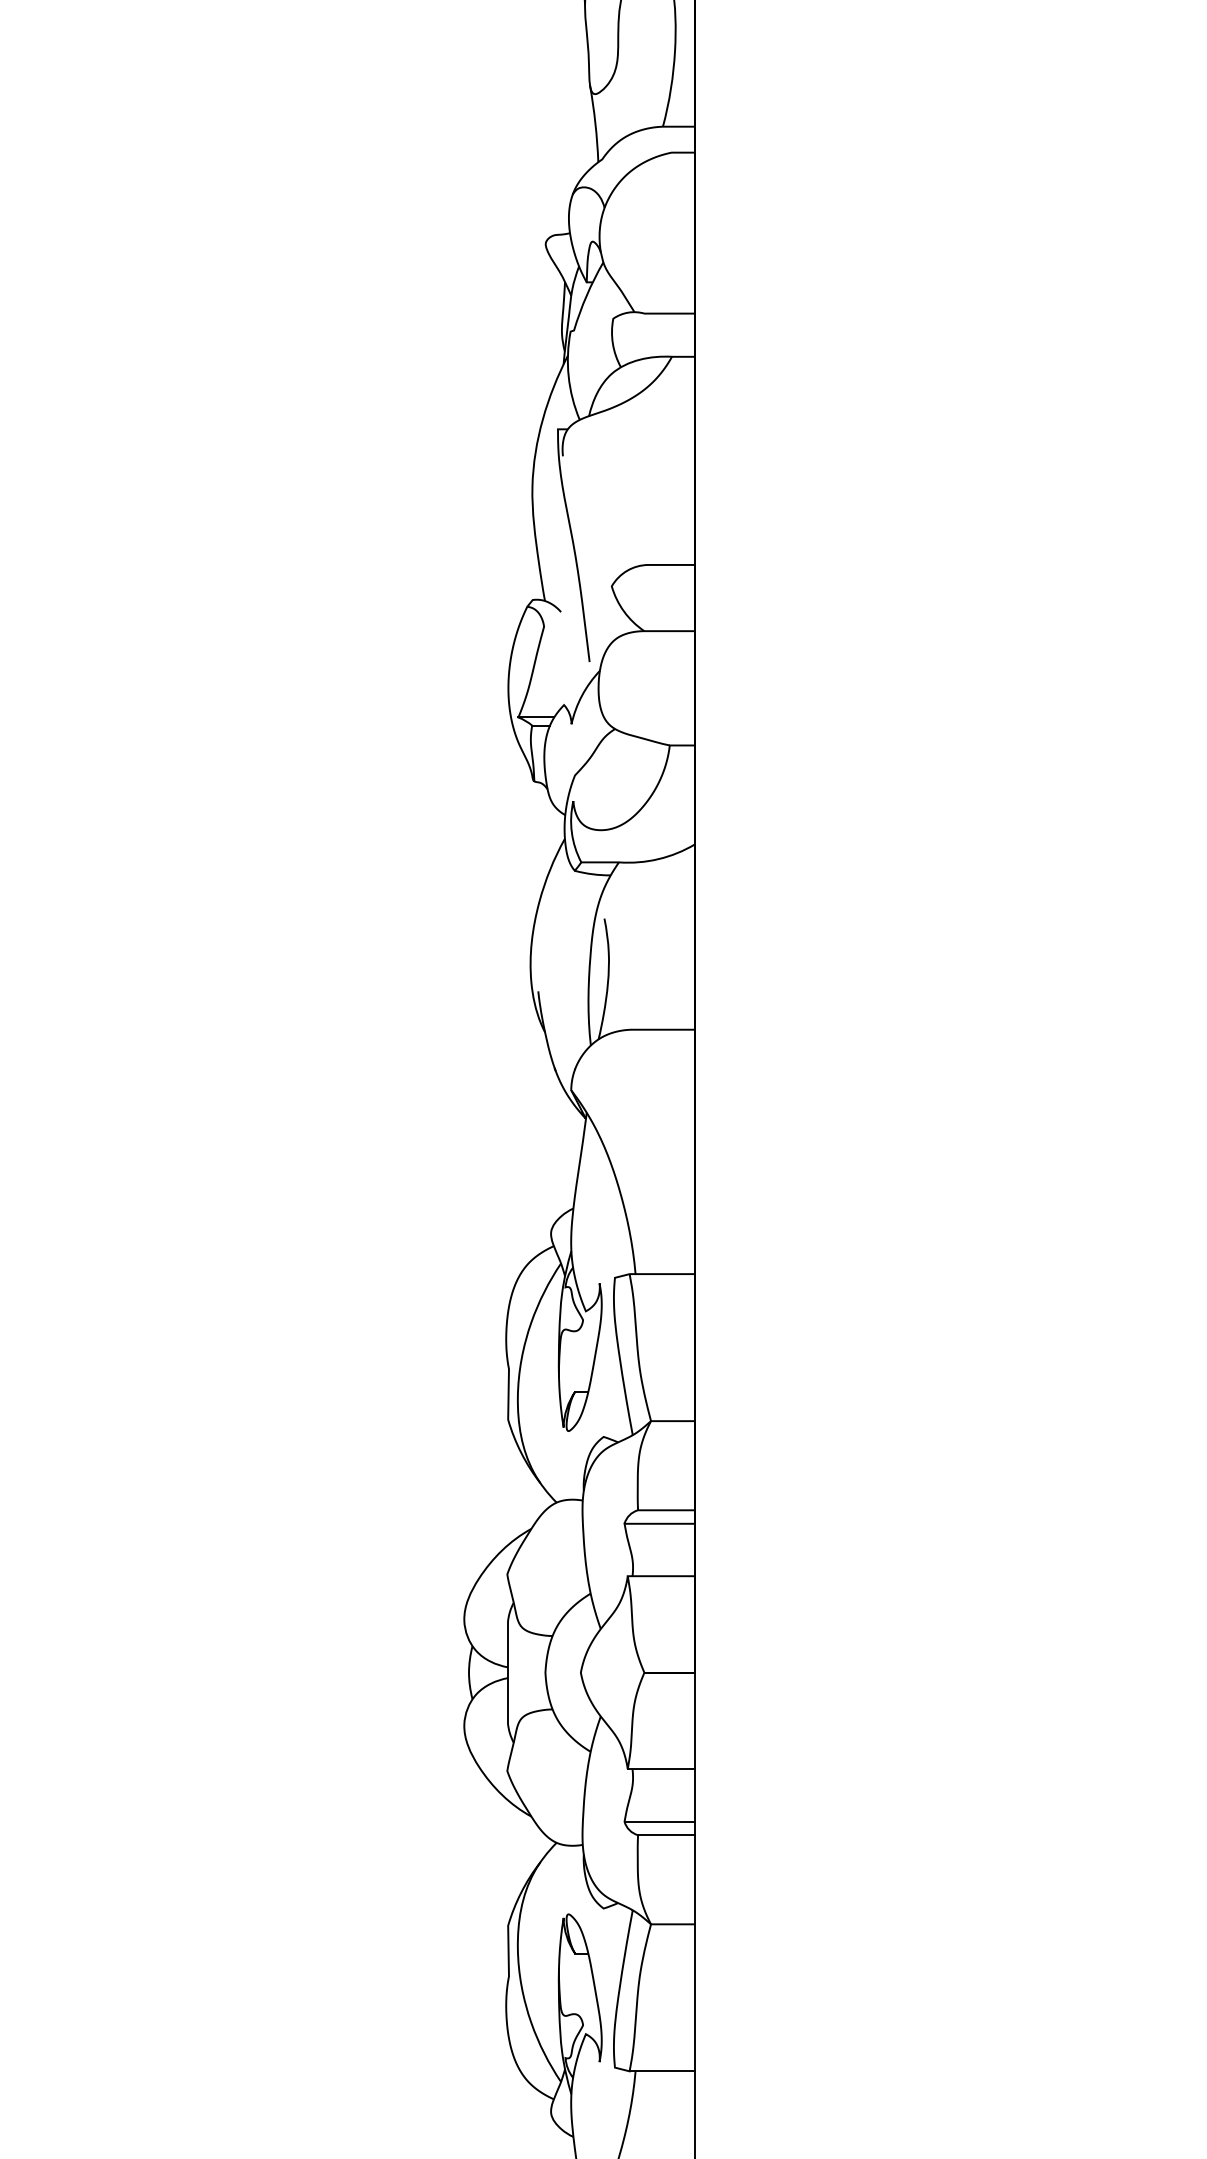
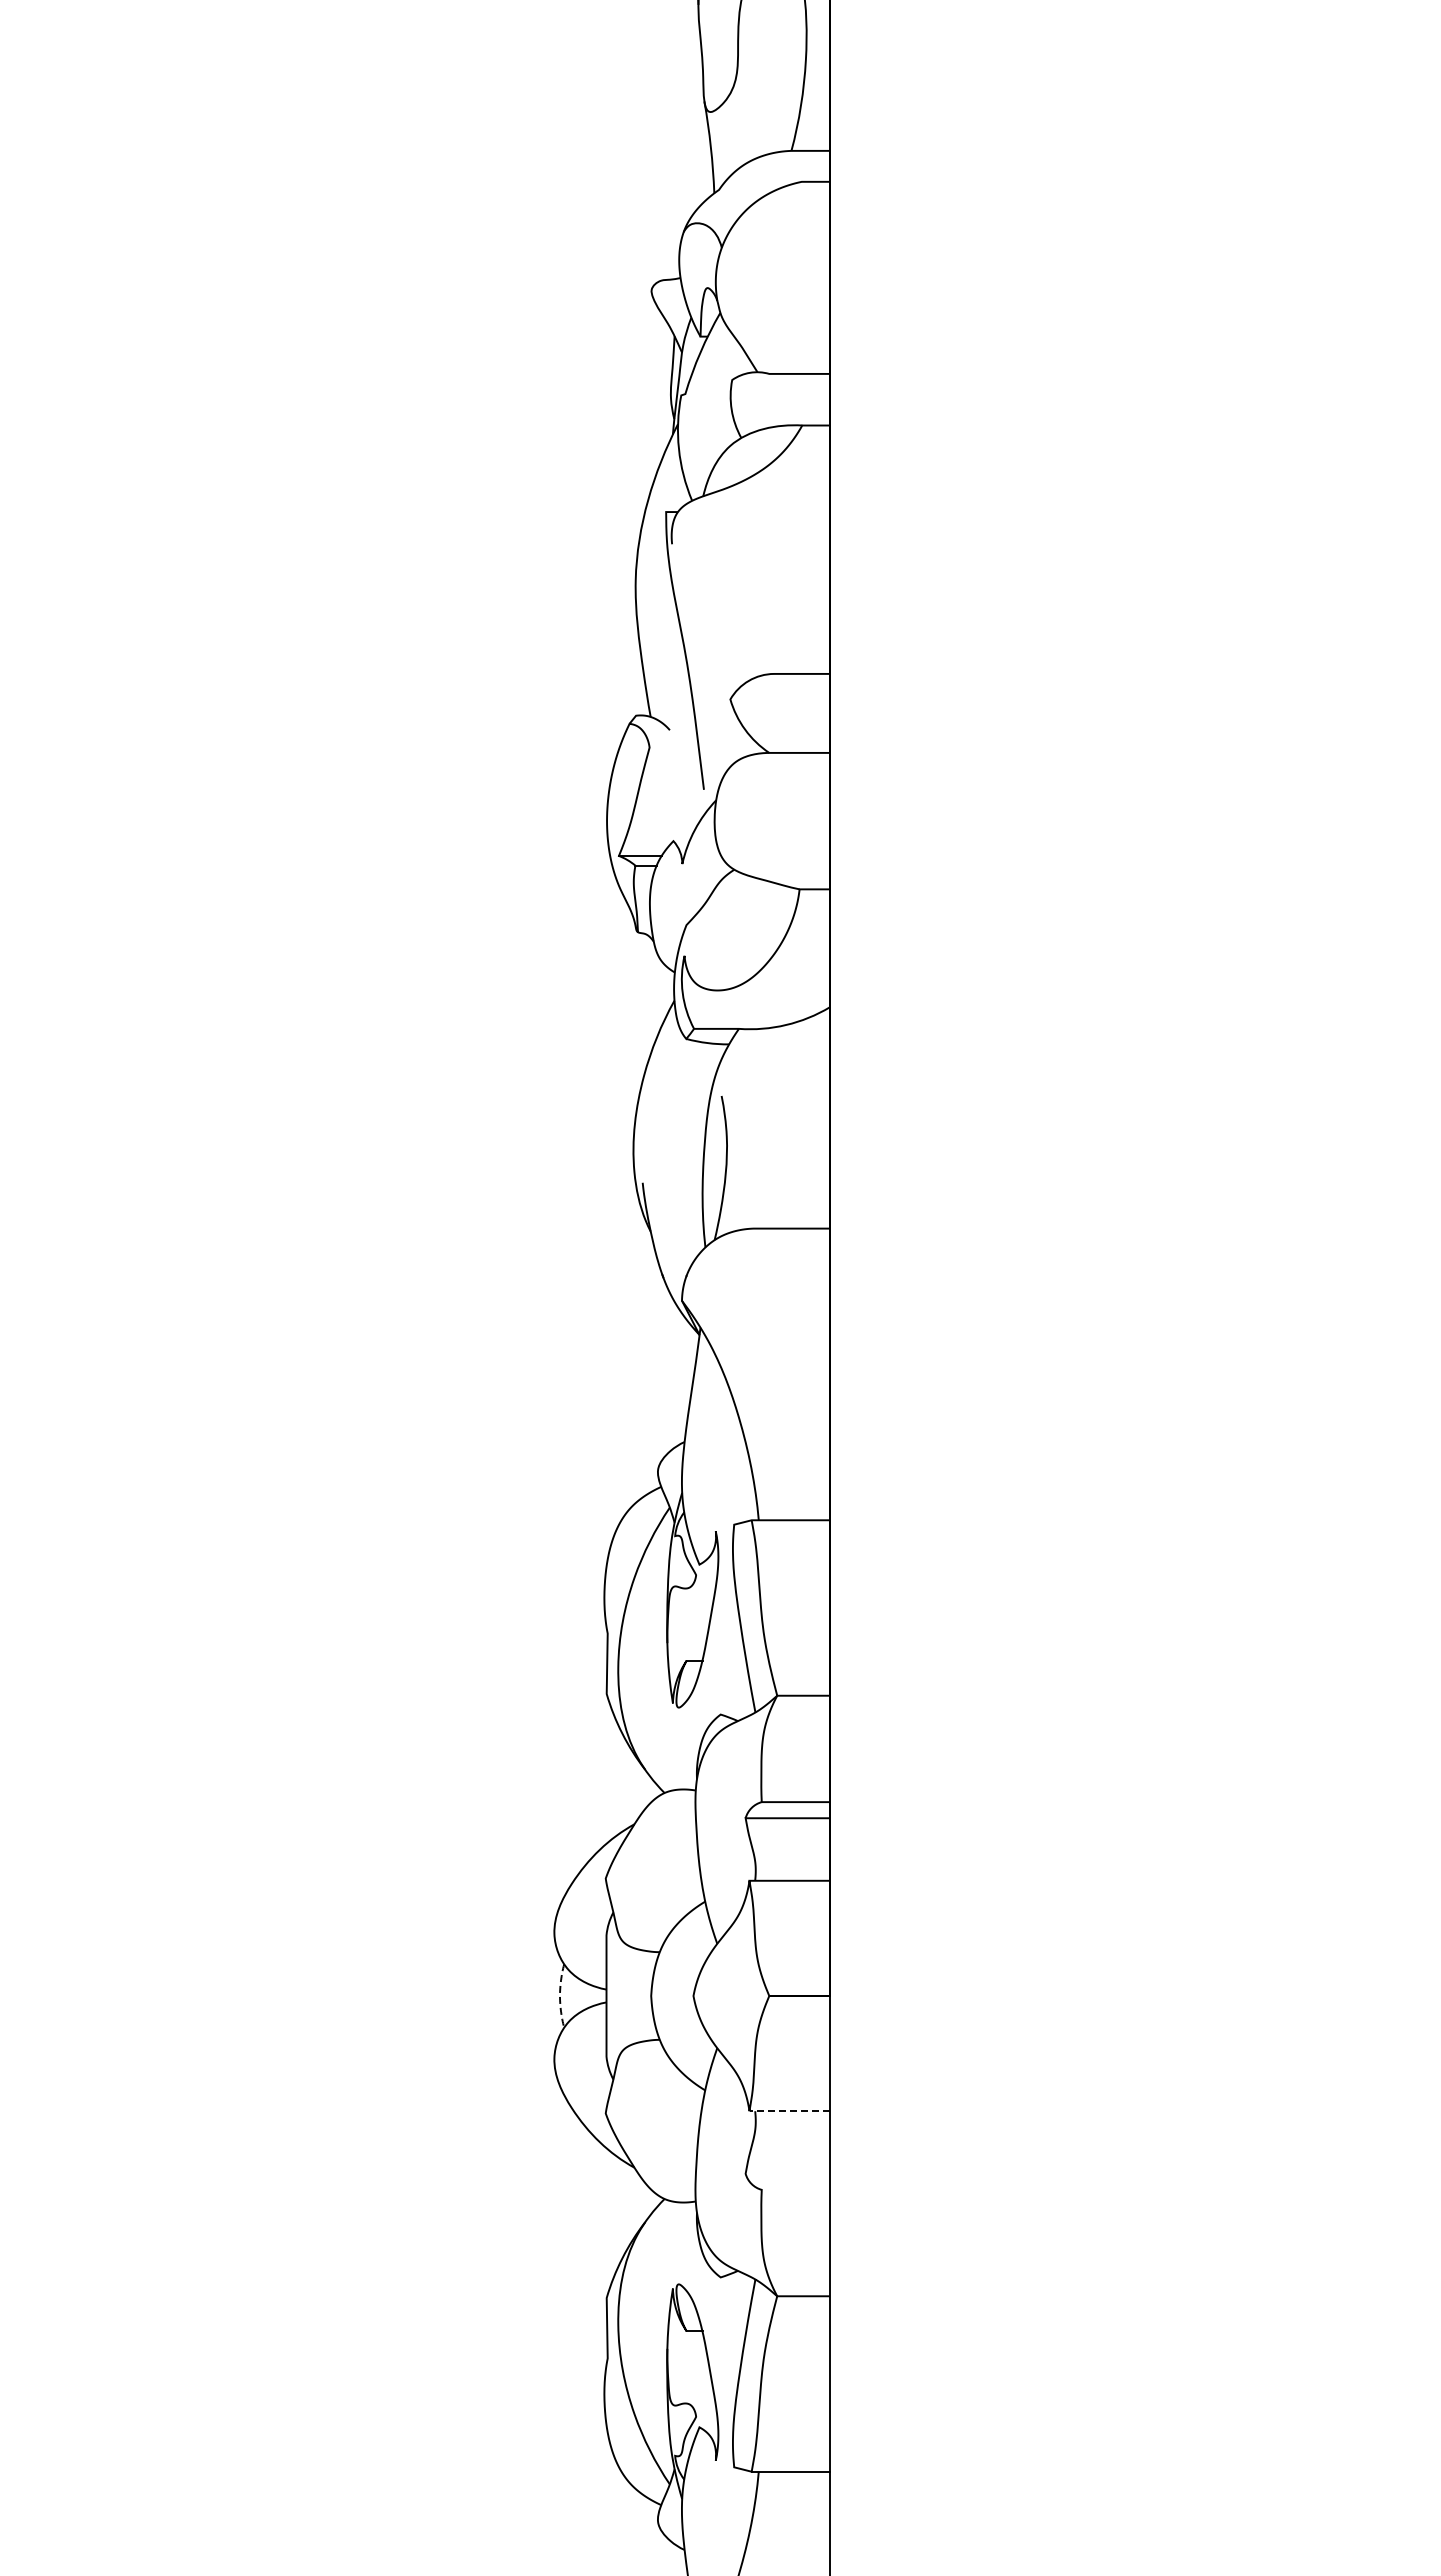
line: (468, 1673) -> (559, 1996), solid -> dashed
line: (661, 1769) -> (789, 2111), solid -> dashed
line: (659, 1821) -> (787, 2173), removed
line: (666, 1834) -> (795, 2189), removed

